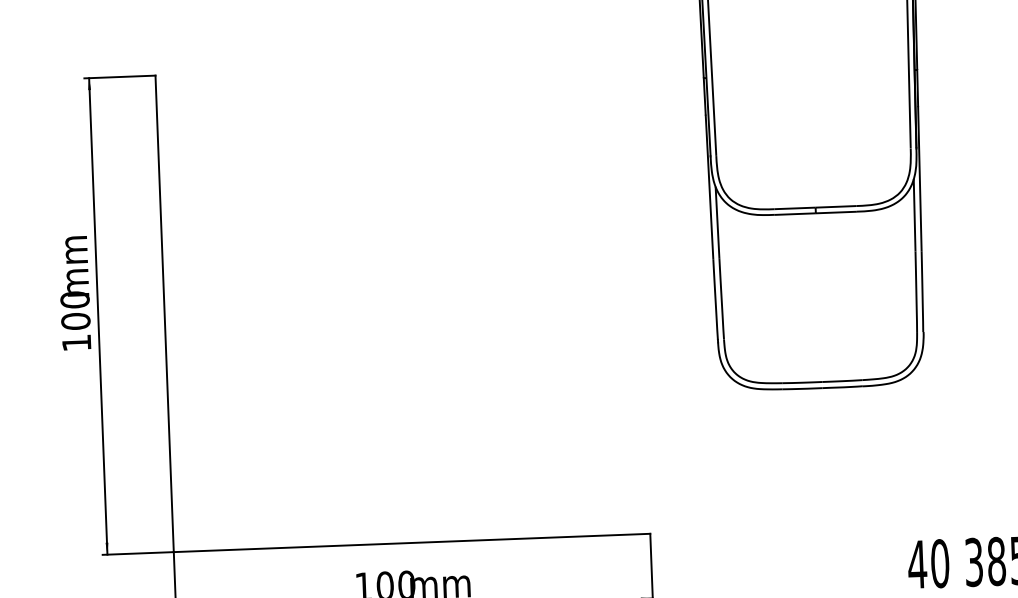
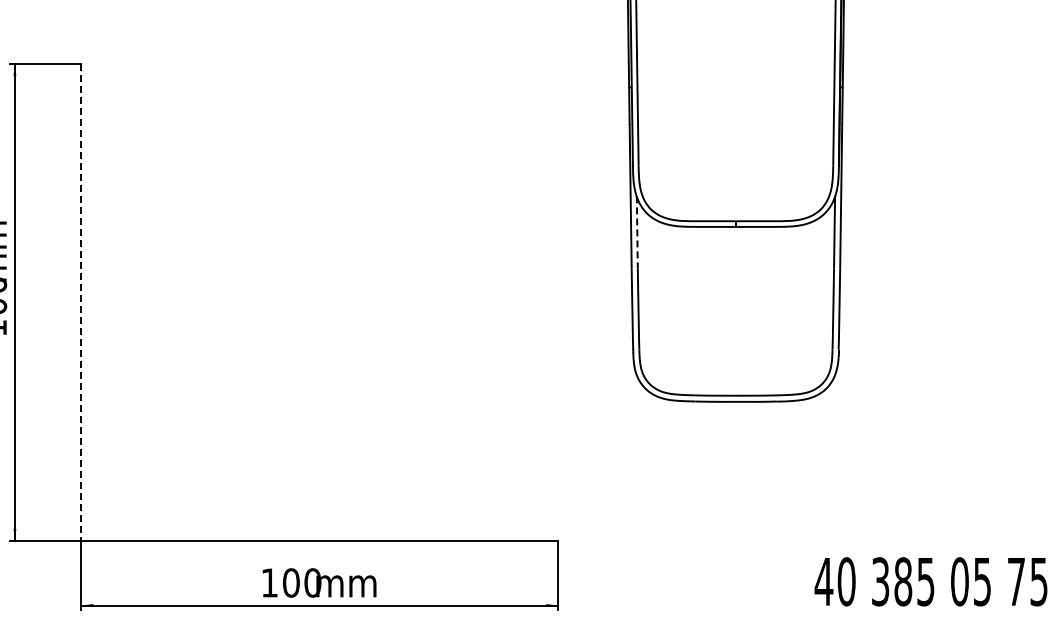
line: (717, 221) -> (637, 231), solid -> dashed
line: (164, 313) -> (81, 302), solid -> dashed

